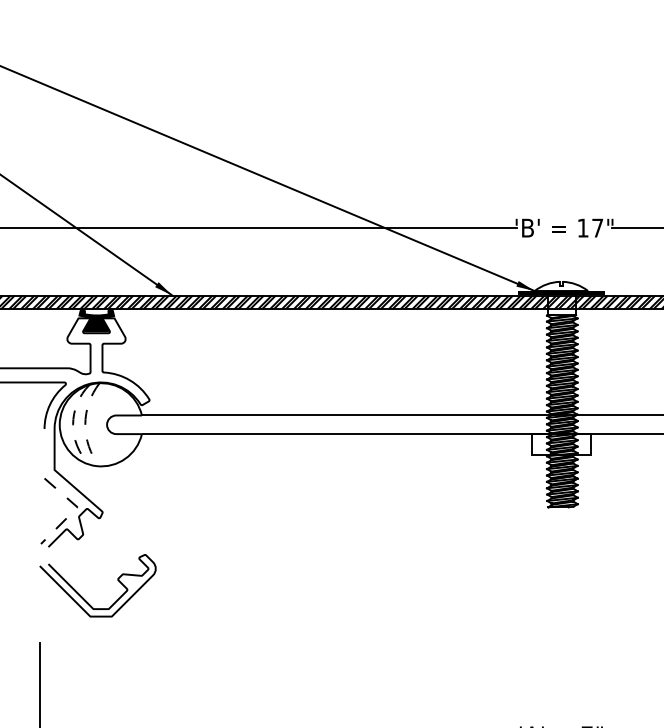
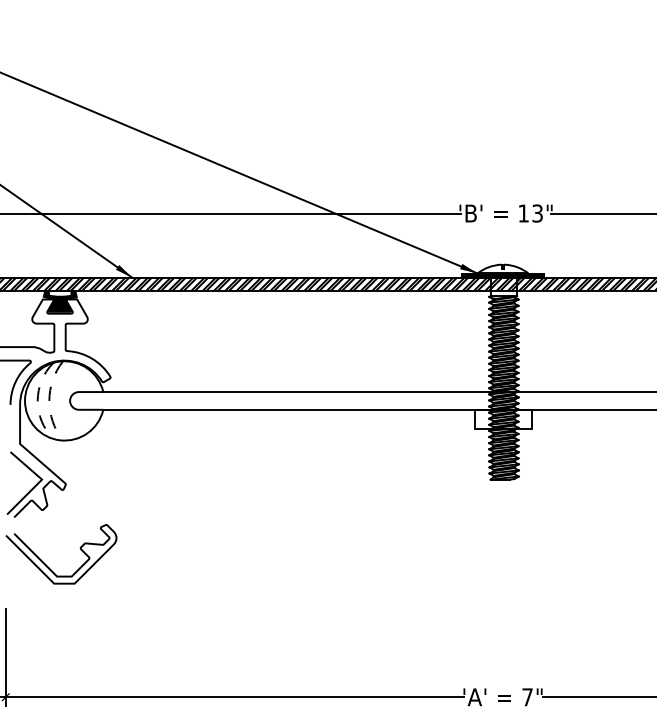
text: (597, 228) -> (537, 213), 17" -> 13"
line: (74, 510) -> (39, 482), dashed -> solid

